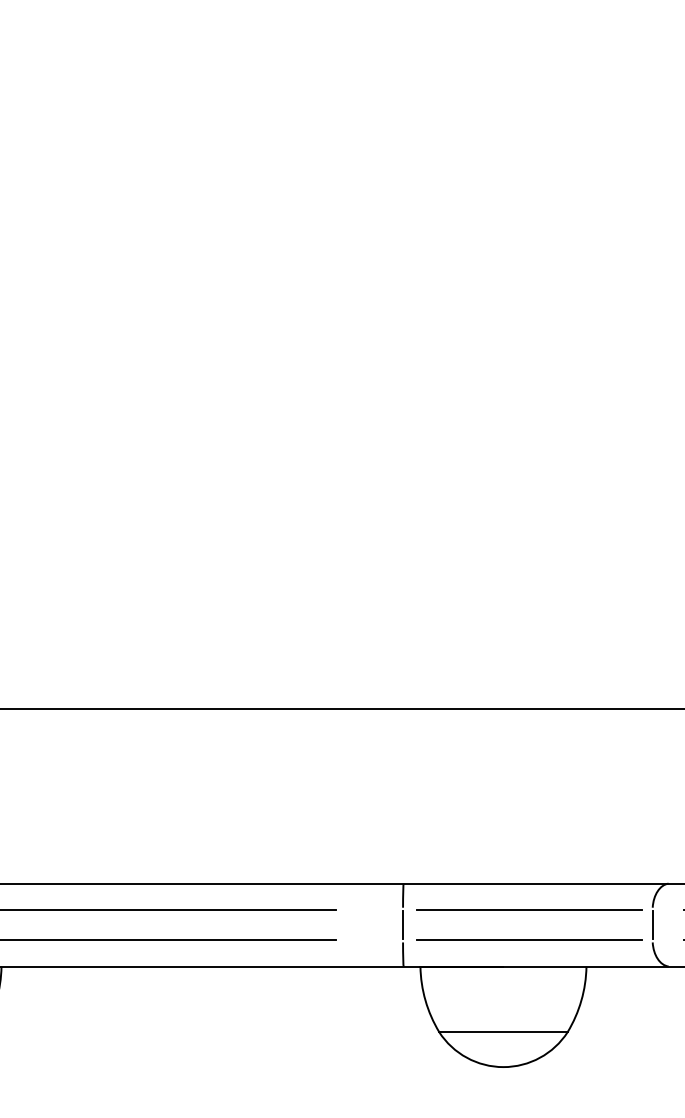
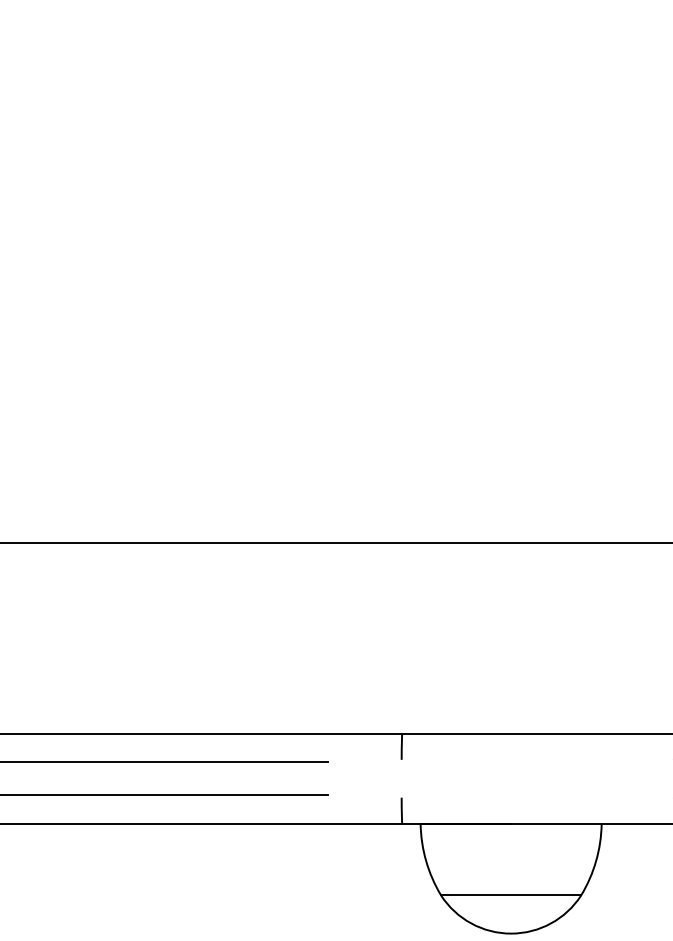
line: (529, 909) -> (539, 761), removed
line: (403, 924) -> (402, 778), removed
line: (529, 939) -> (539, 794), removed

